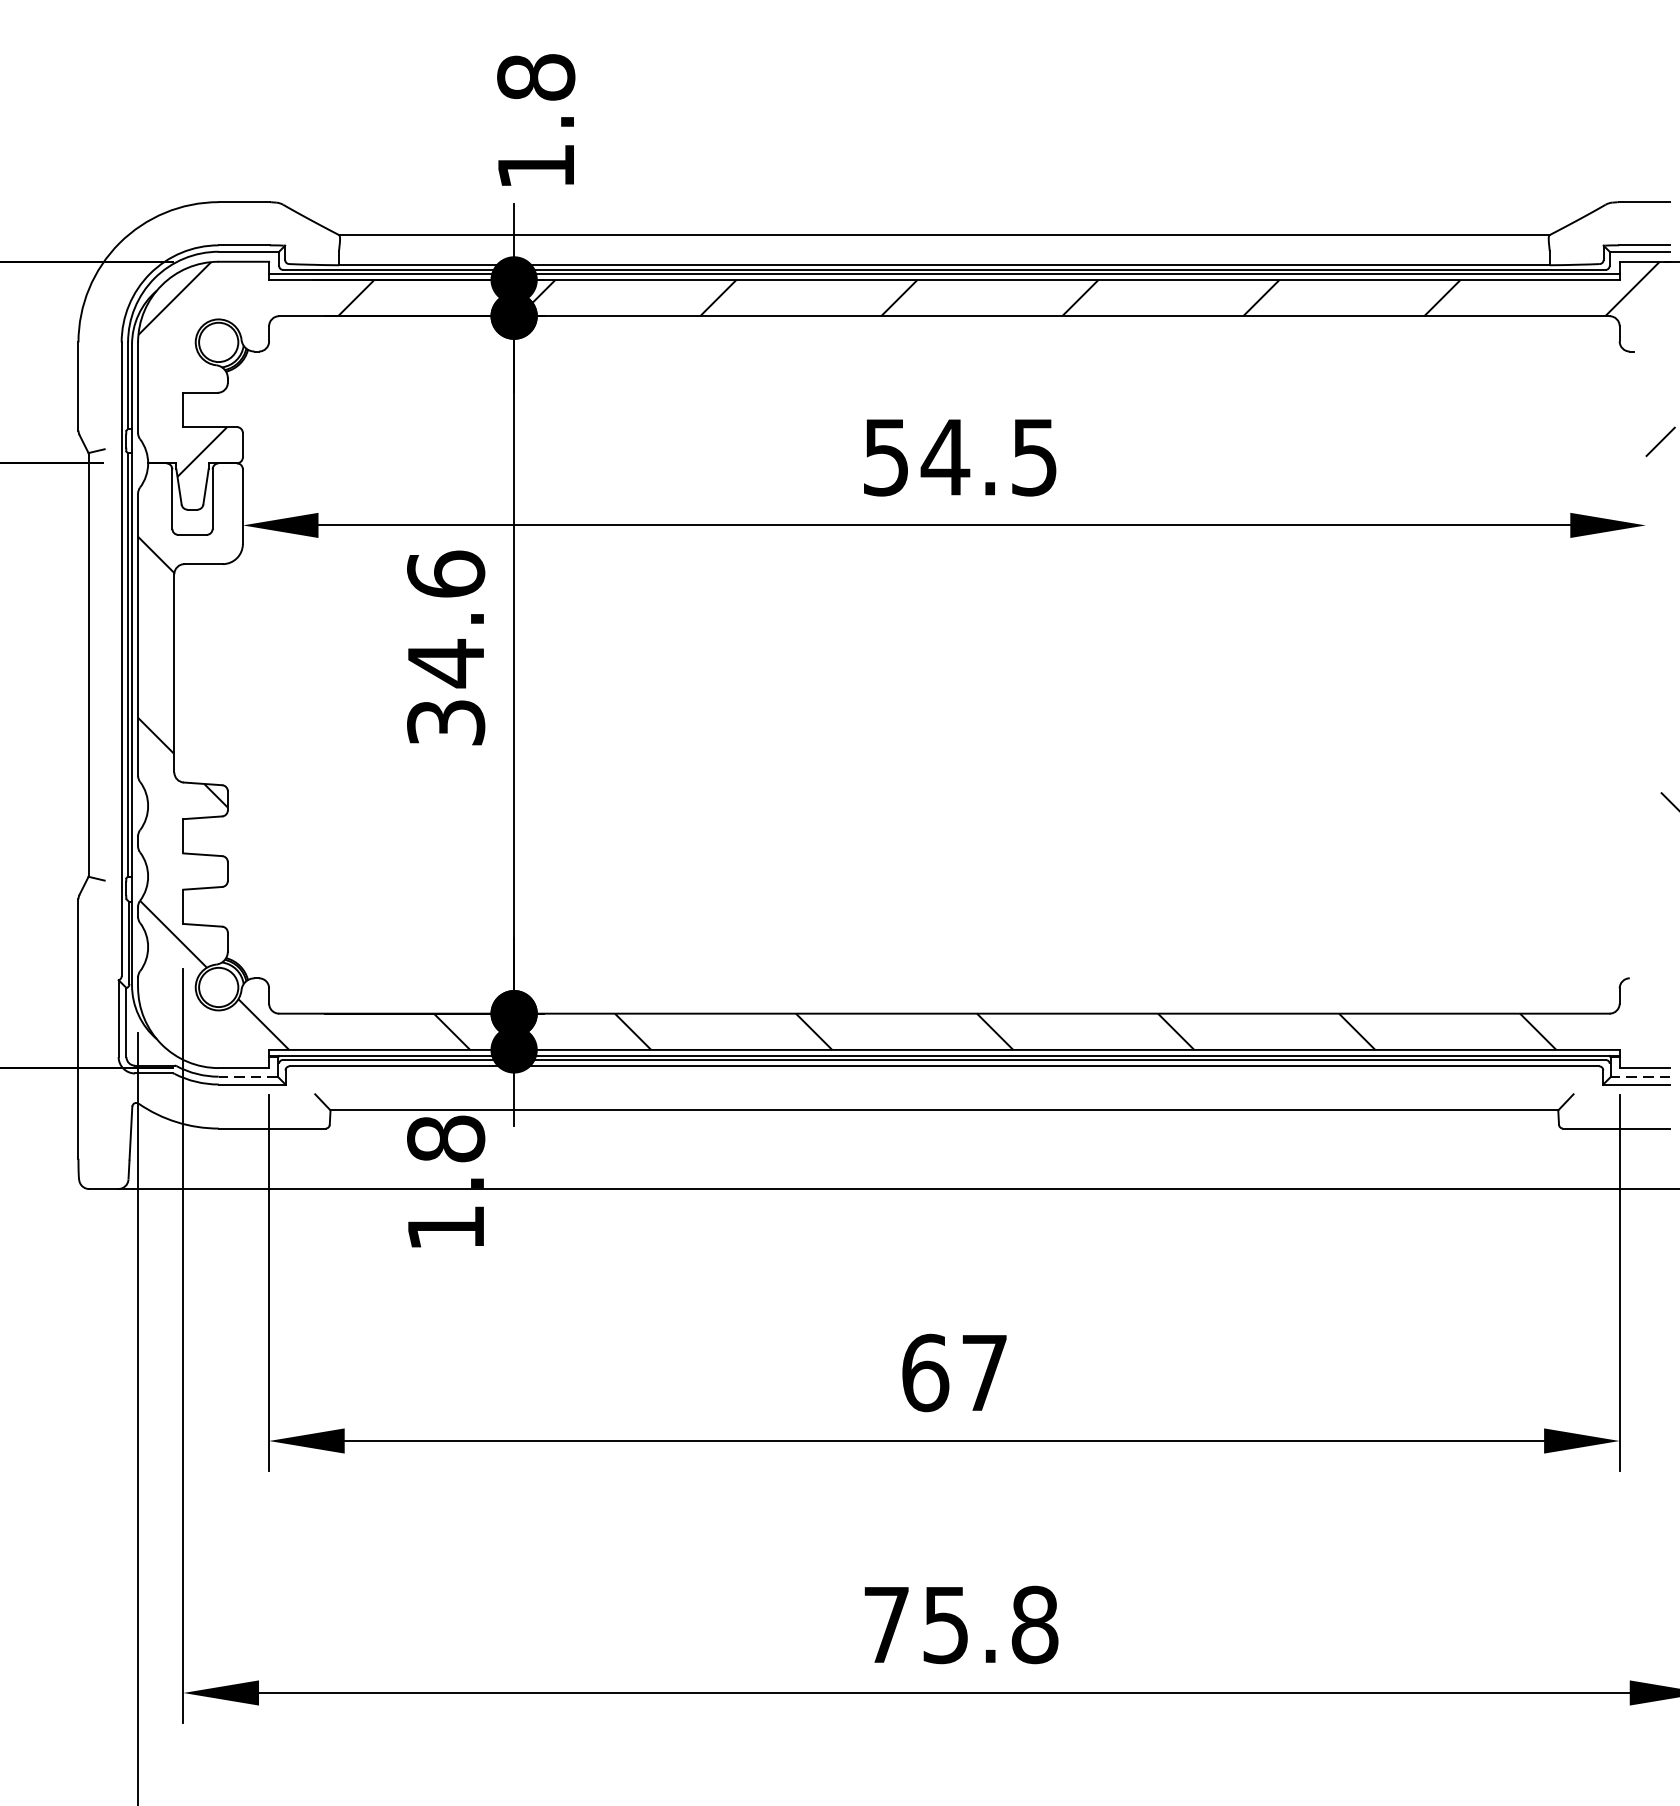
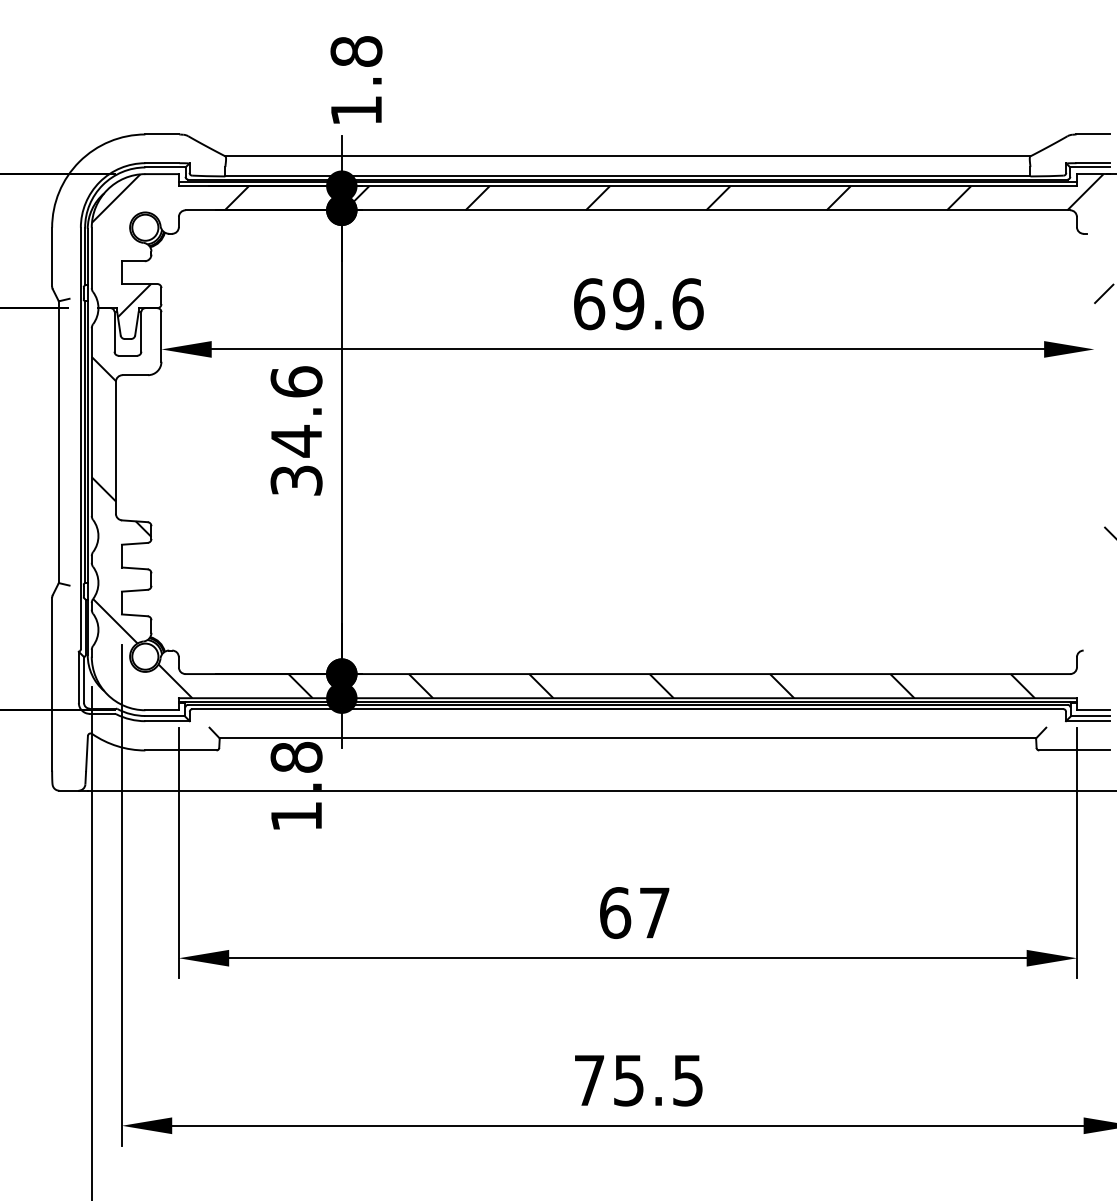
text: (960, 457) -> (638, 304), 54.5 -> 69.6
line: (248, 1077) -> (165, 716), dashed -> solid
line: (1640, 1077) -> (1090, 716), dashed -> solid
text: (1034, 1624) -> (687, 1080), 75.8 -> 75.5

